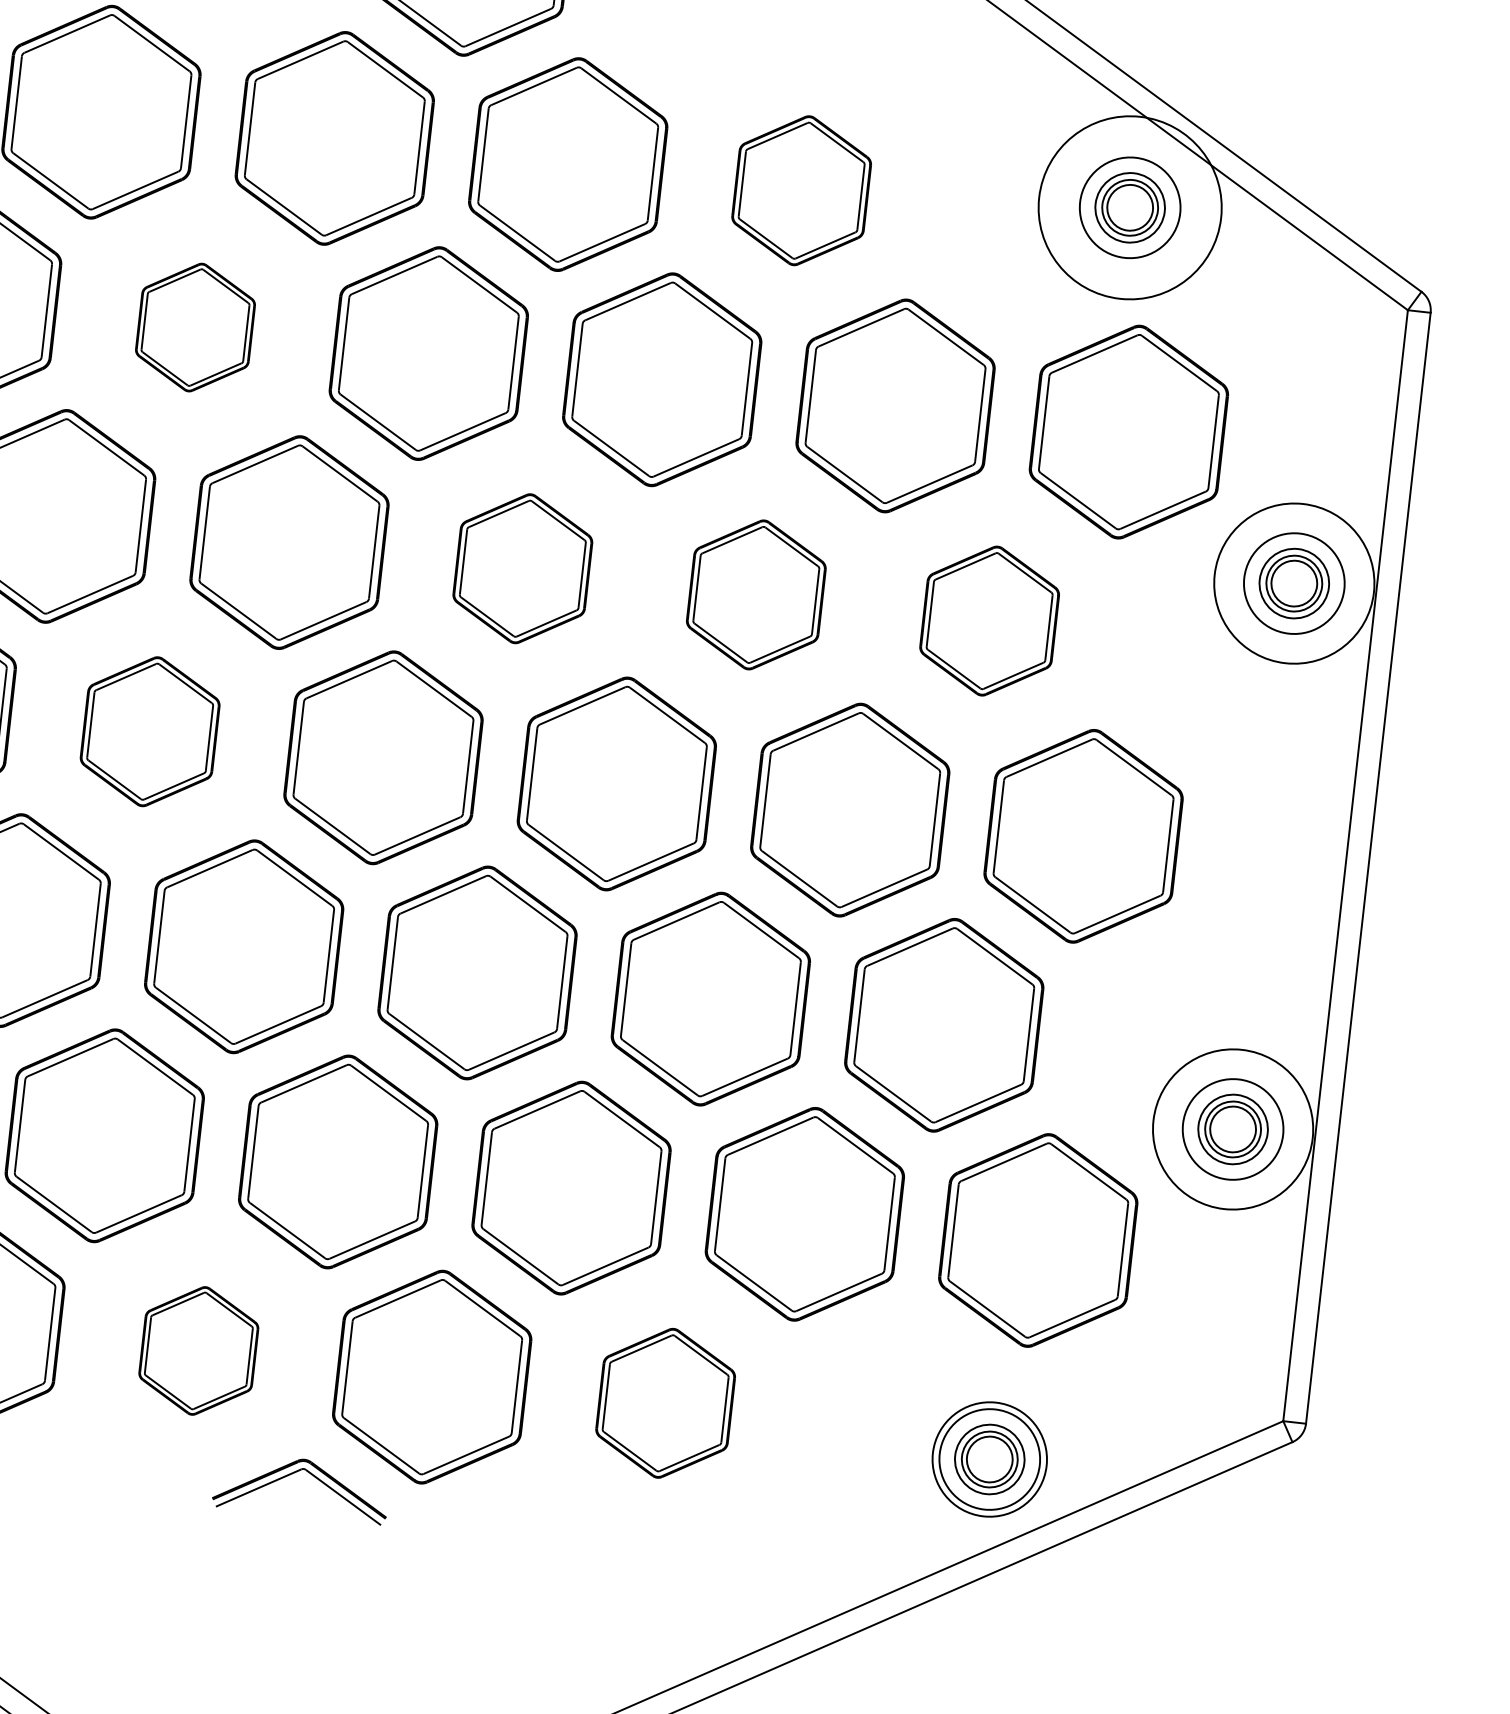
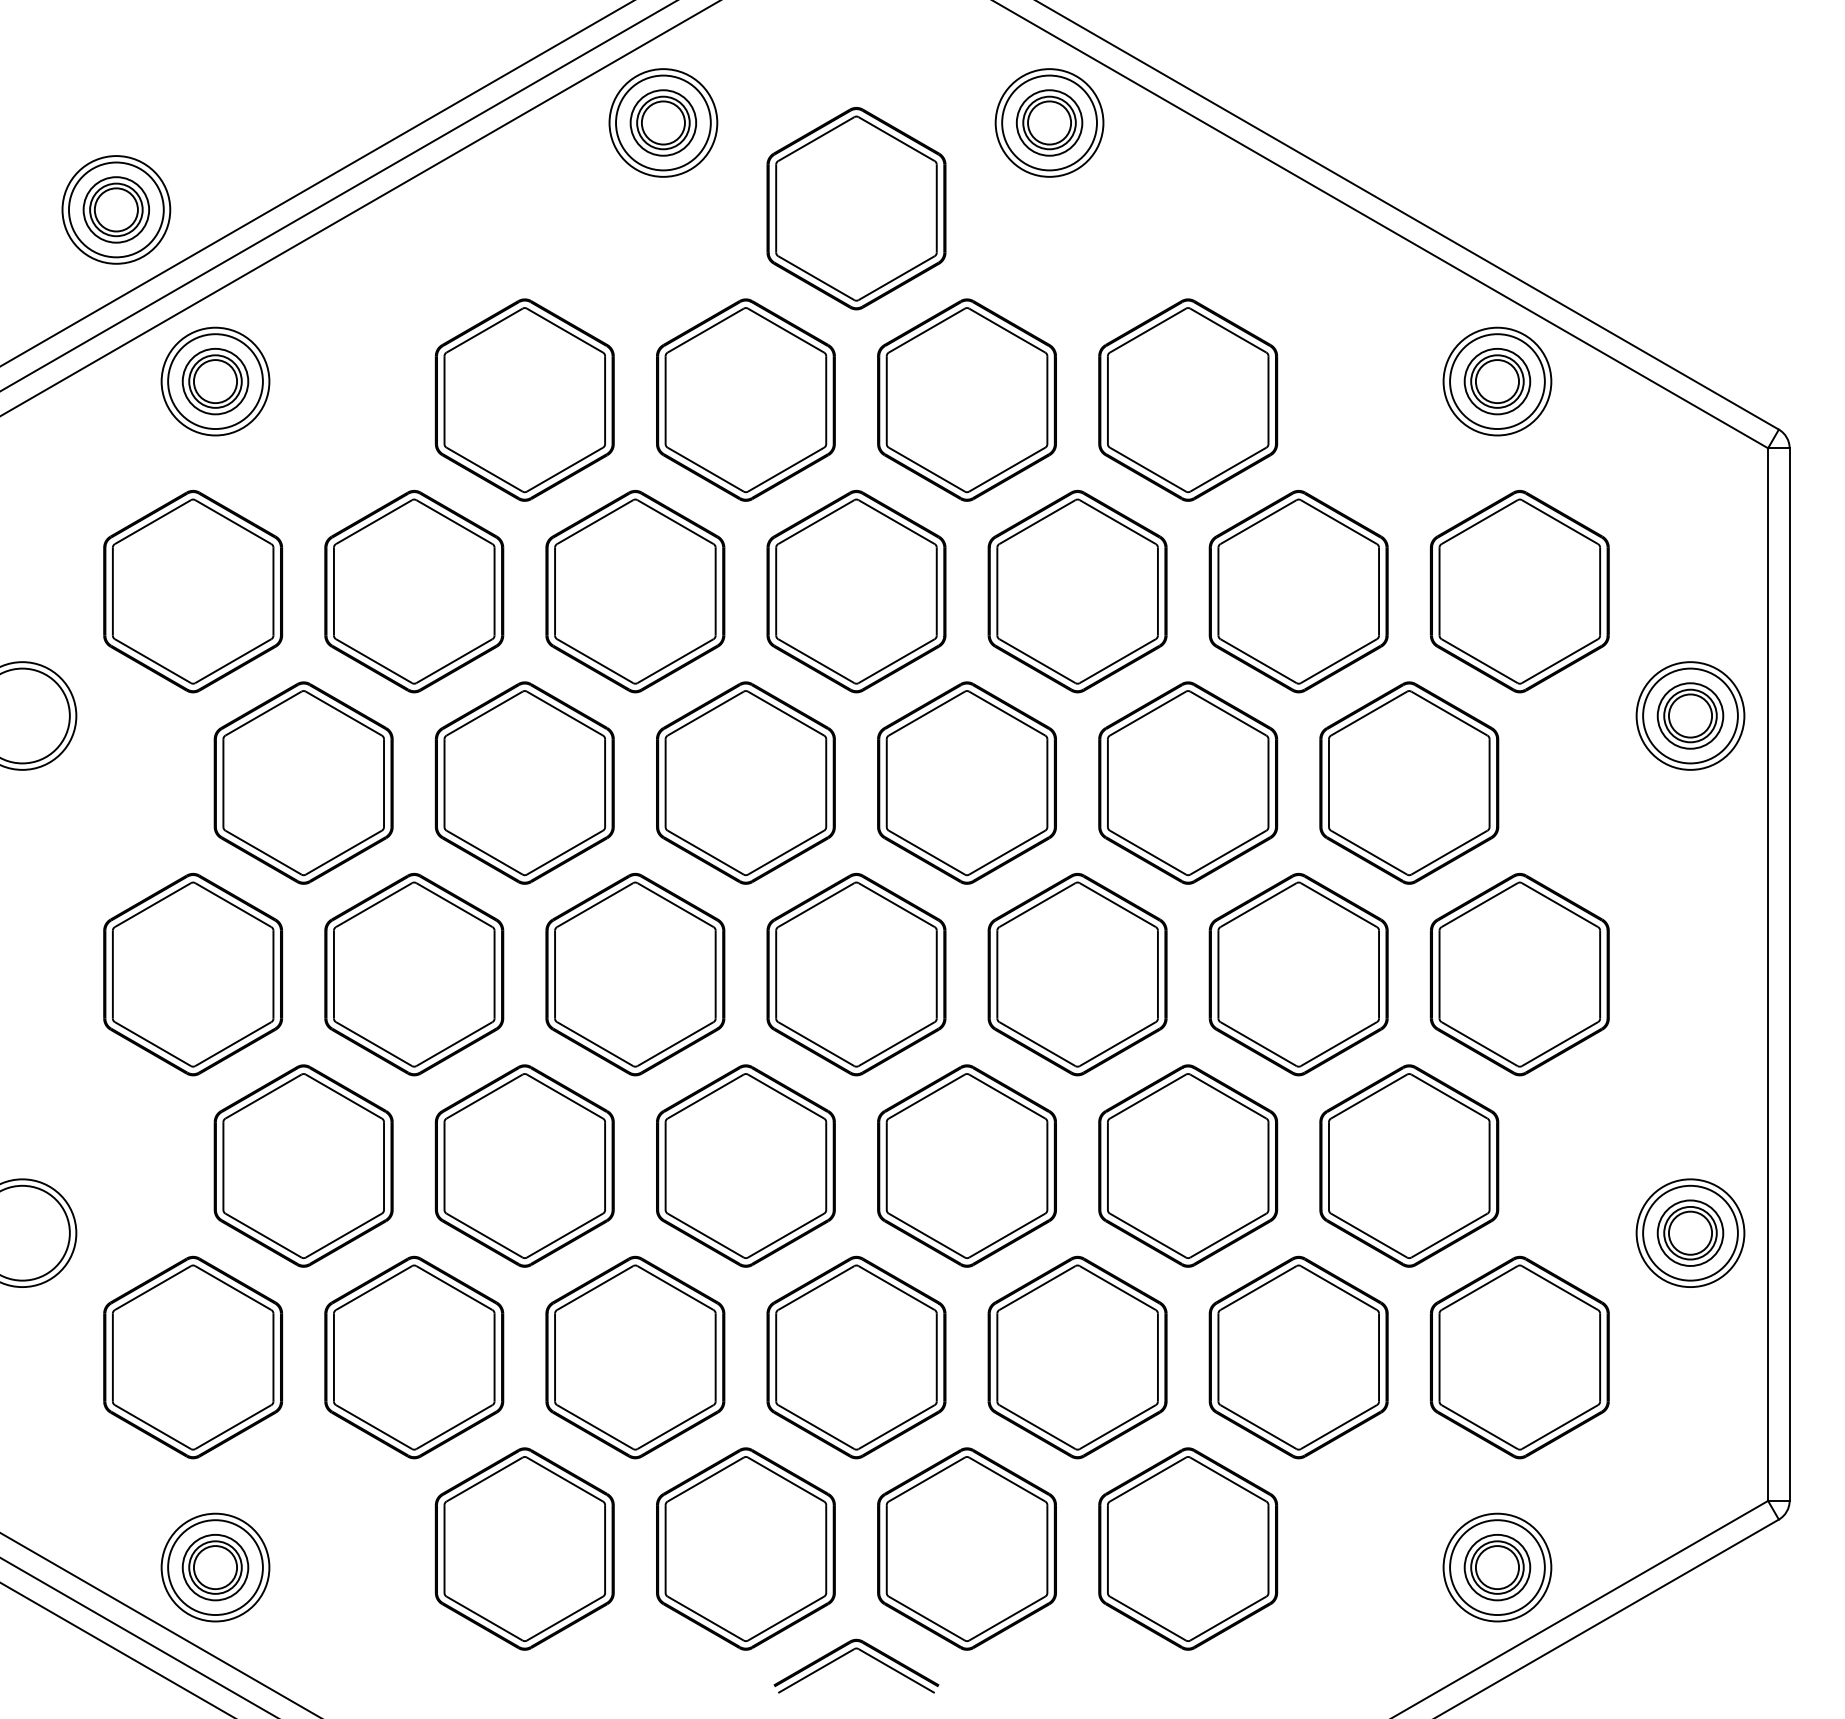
part: (801, 190) -> (1188, 399), size x1.43
circle: (1130, 207) -> (1497, 381), size x0.62
part: (195, 327) -> (635, 591), size x1.67
part: (522, 568) -> (966, 782), size x1.43
circle: (1294, 583) -> (1690, 715), size x0.71
part: (756, 594) -> (1188, 782), size x1.43
part: (989, 620) -> (1409, 782), size x1.43
part: (150, 731) -> (635, 974), size x1.43
circle: (1233, 1129) -> (1690, 1233), size x0.71
part: (198, 1350) -> (745, 1548), size x1.67
part: (665, 1402) -> (1188, 1548), size x1.43

